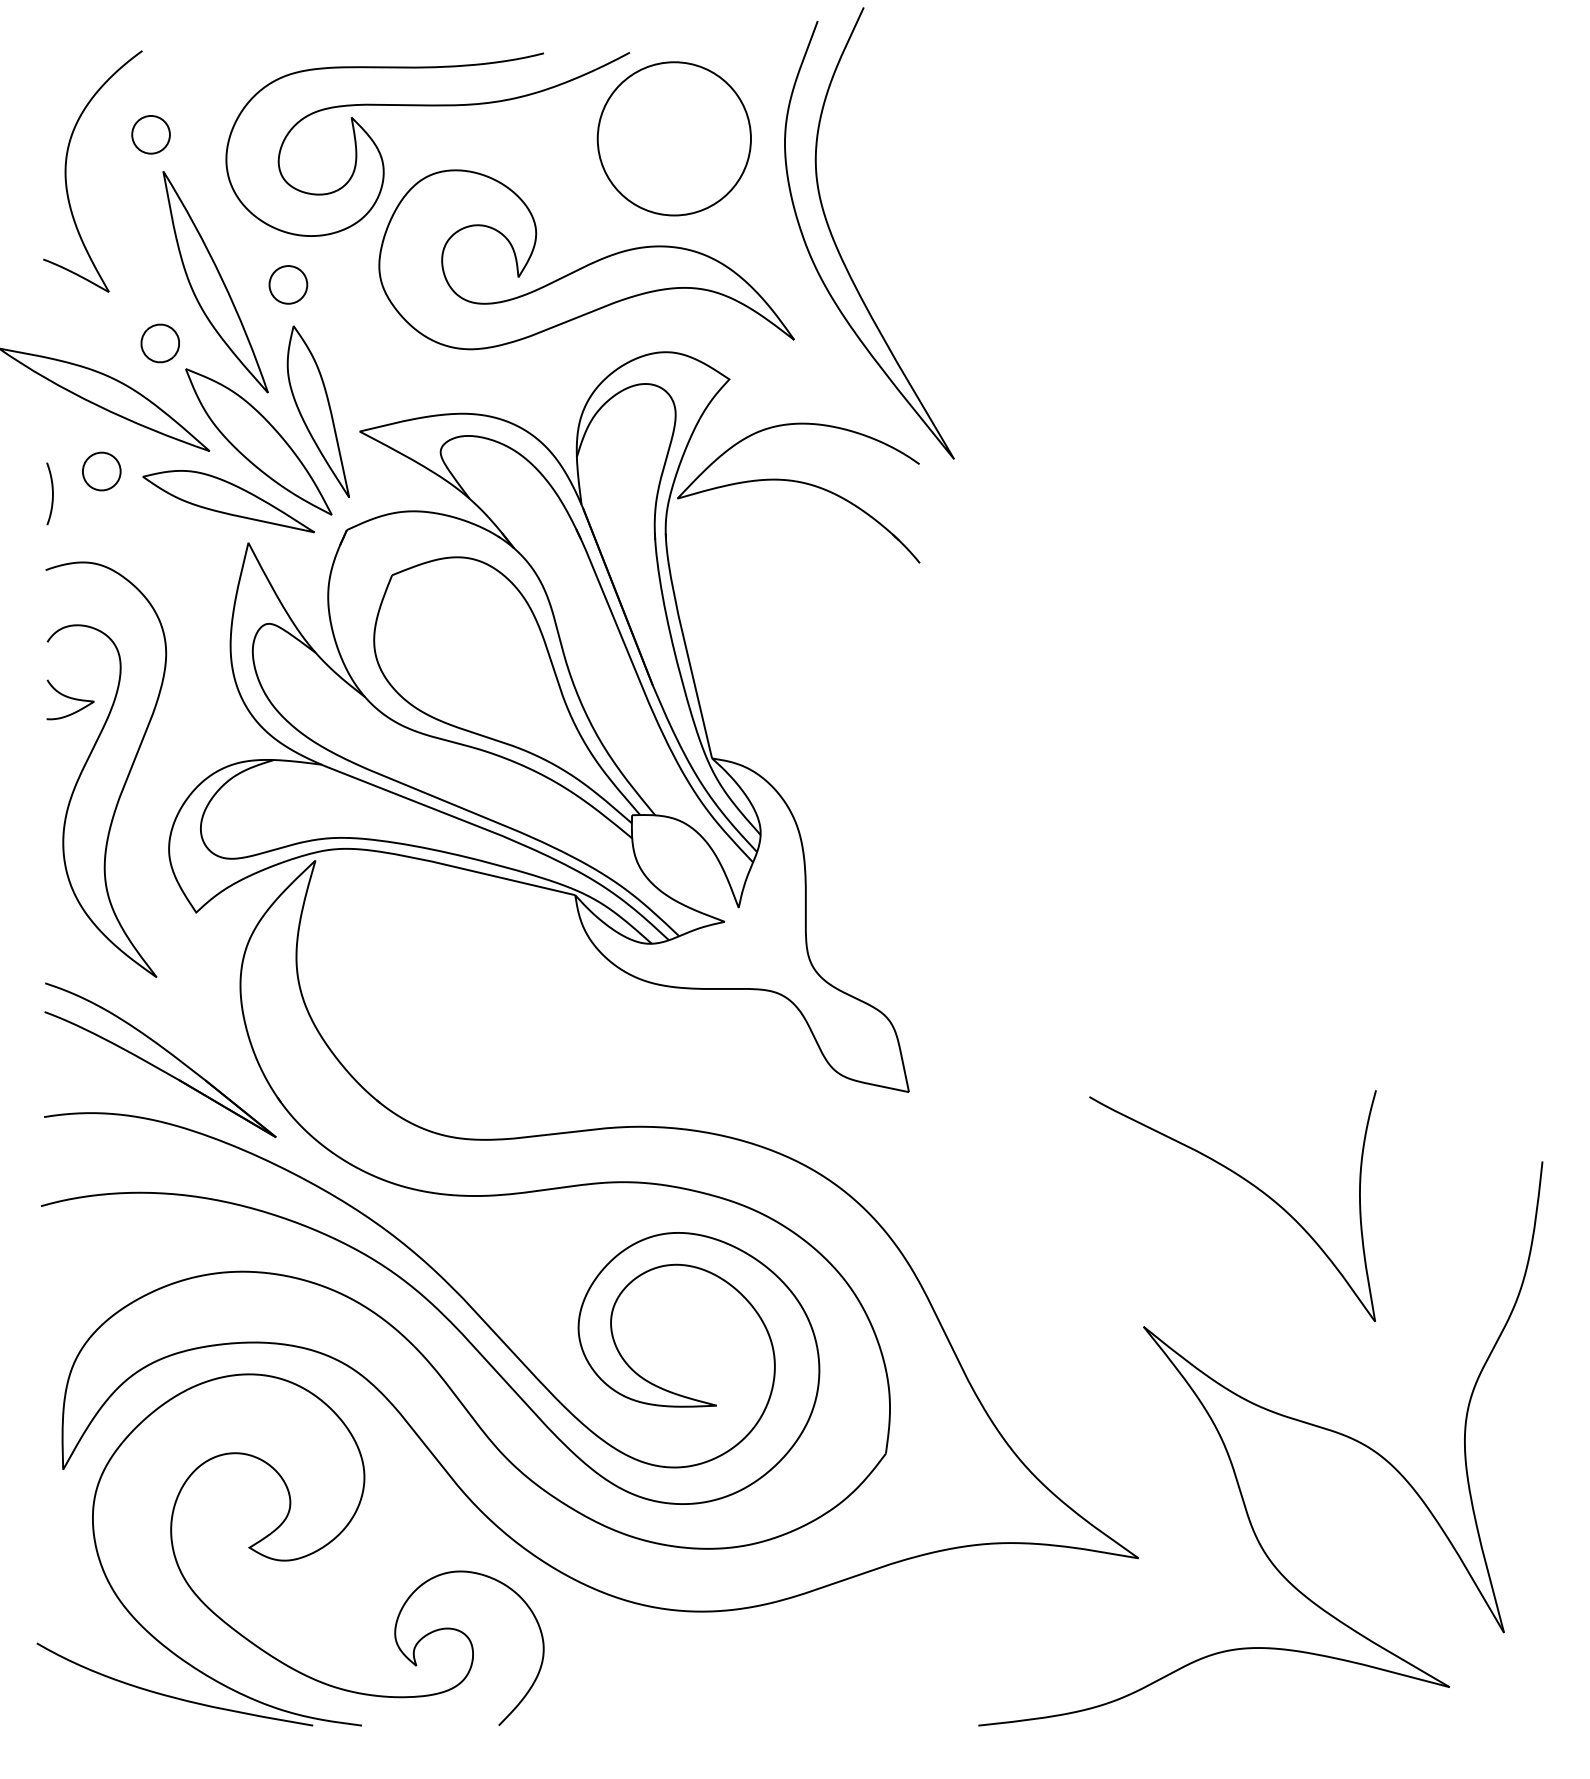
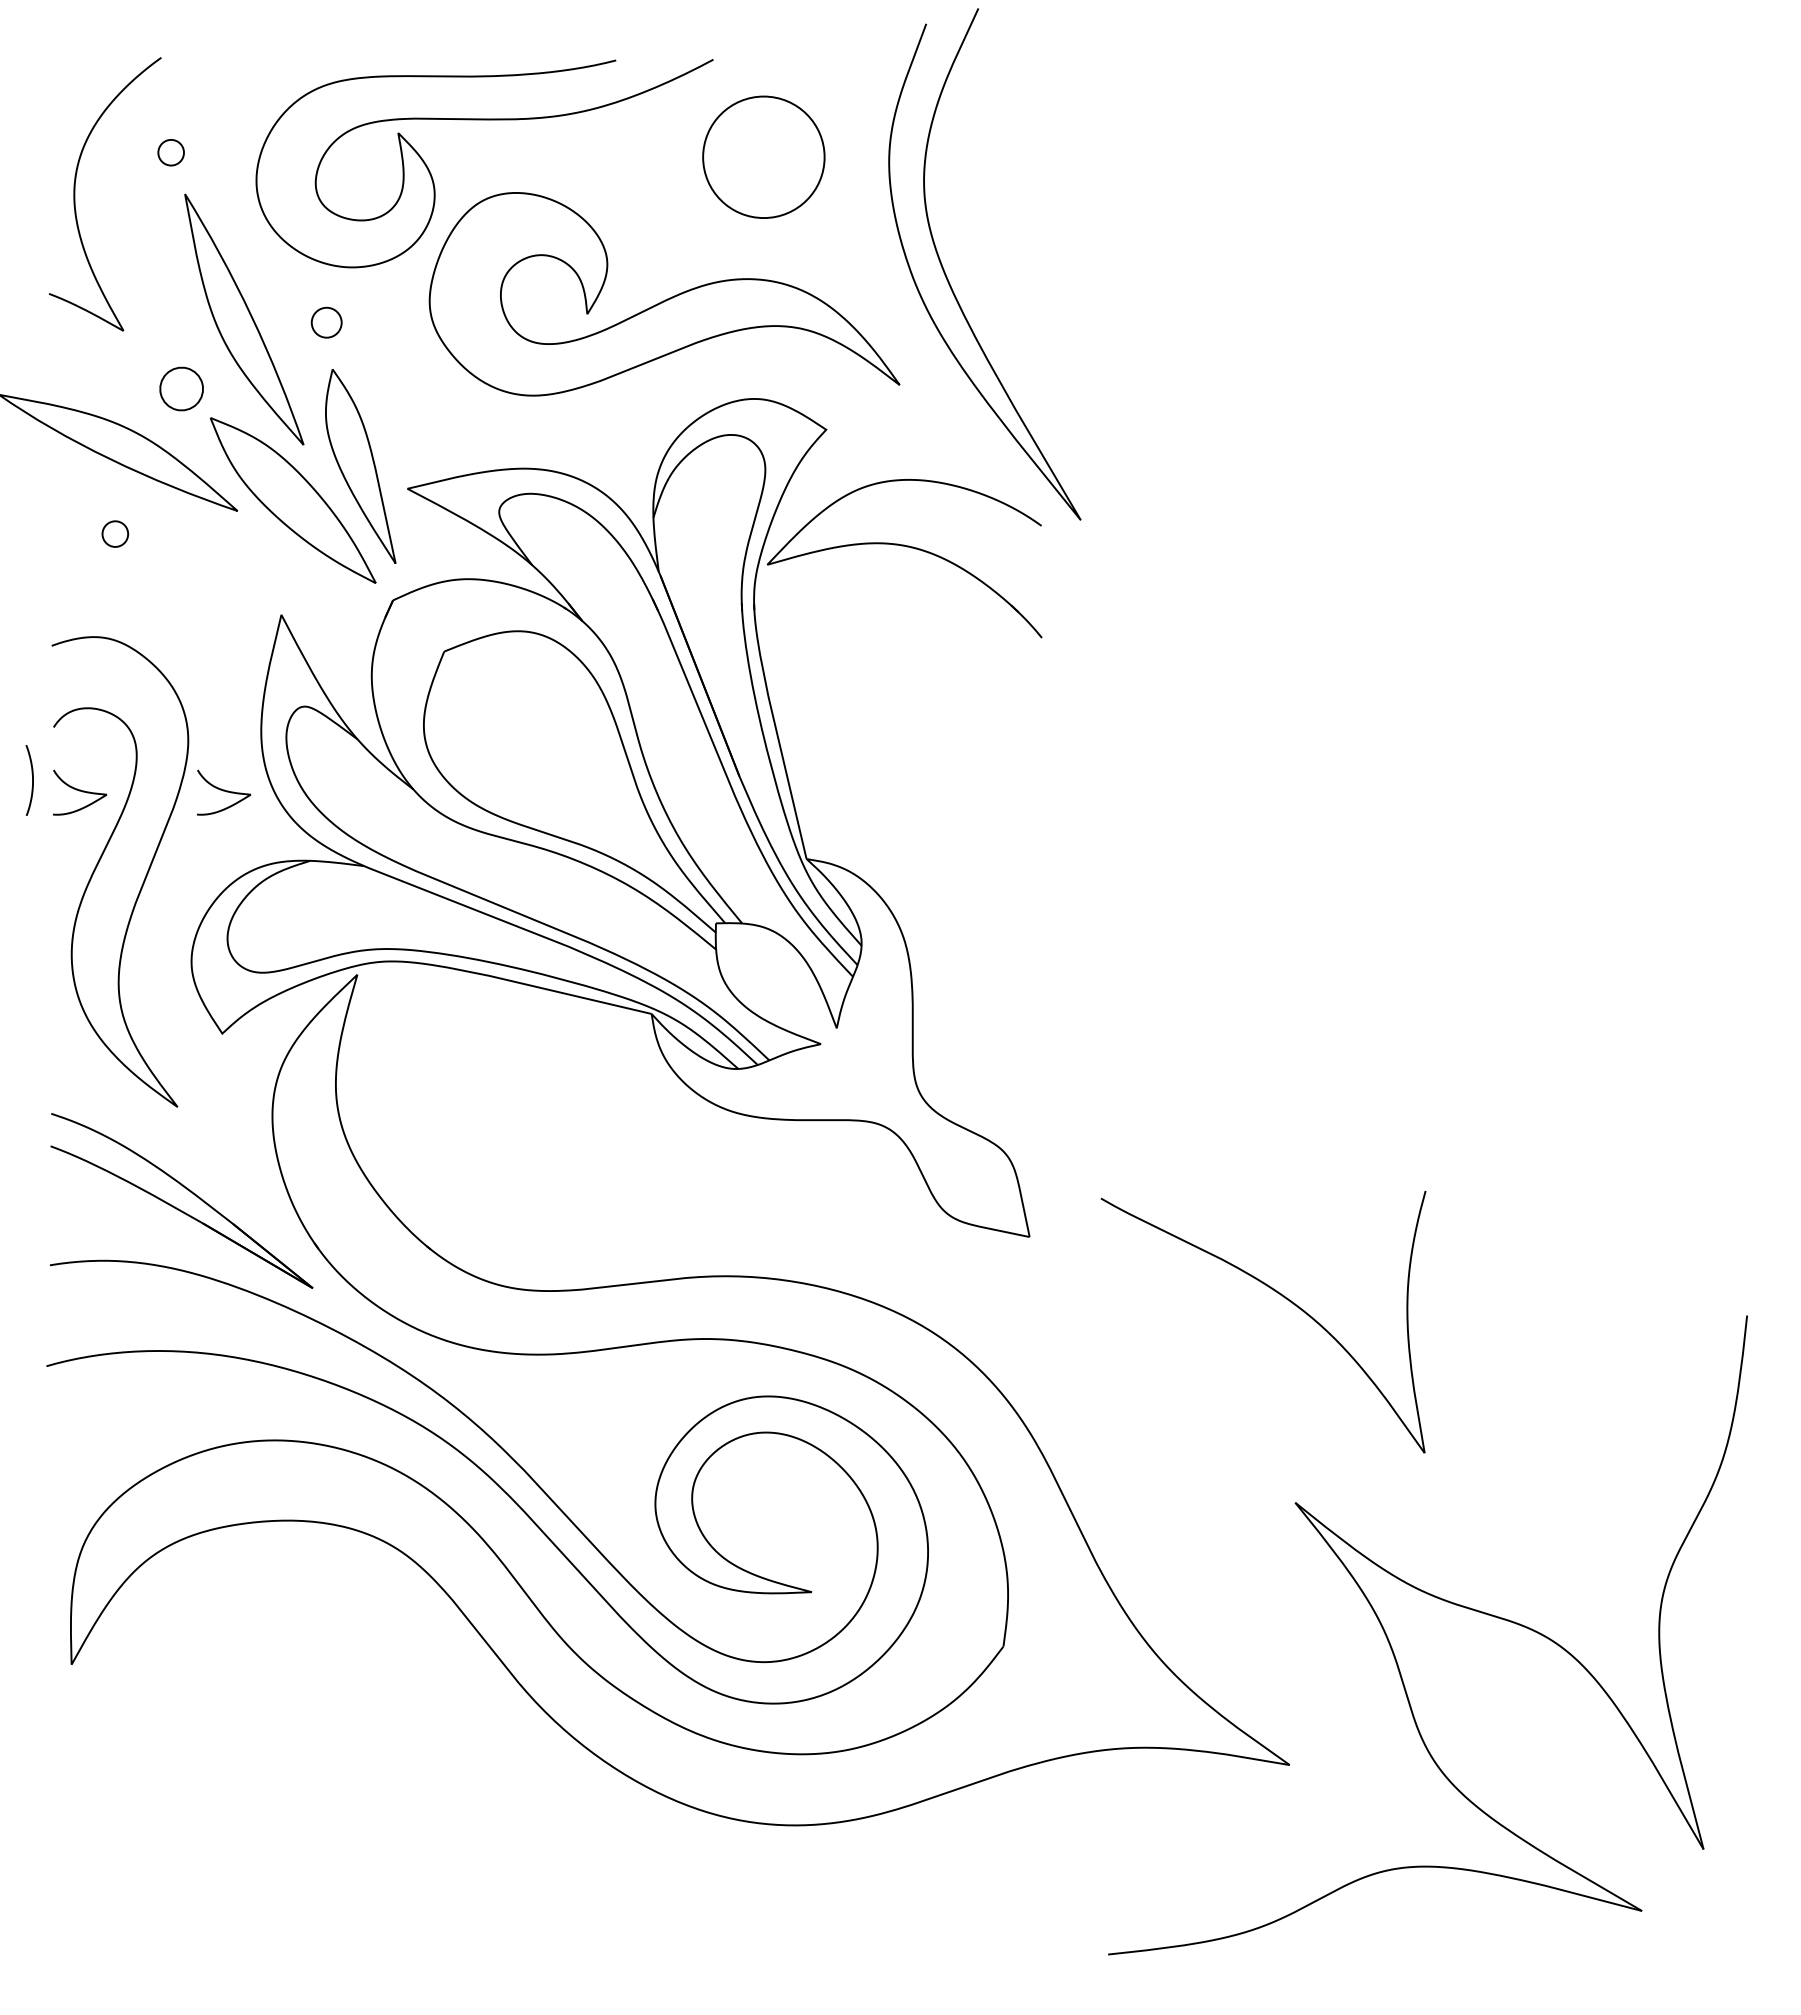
circle: (150, 134) -> (170, 152), size x0.6
circle: (674, 139) -> (763, 157), size x0.7
circle: (288, 284) -> (326, 322), size x0.7
circle: (101, 471) -> (114, 533), size x0.6
curve: (52, 493) -> (32, 780), moved
part: (228, 501) -> (258, 567), removed
curve: (198, 698) -> (224, 791), added
part: (1251, 1185) -> (1284, 1298), moved
part: (293, 1558) -> (332, 1765), removed

